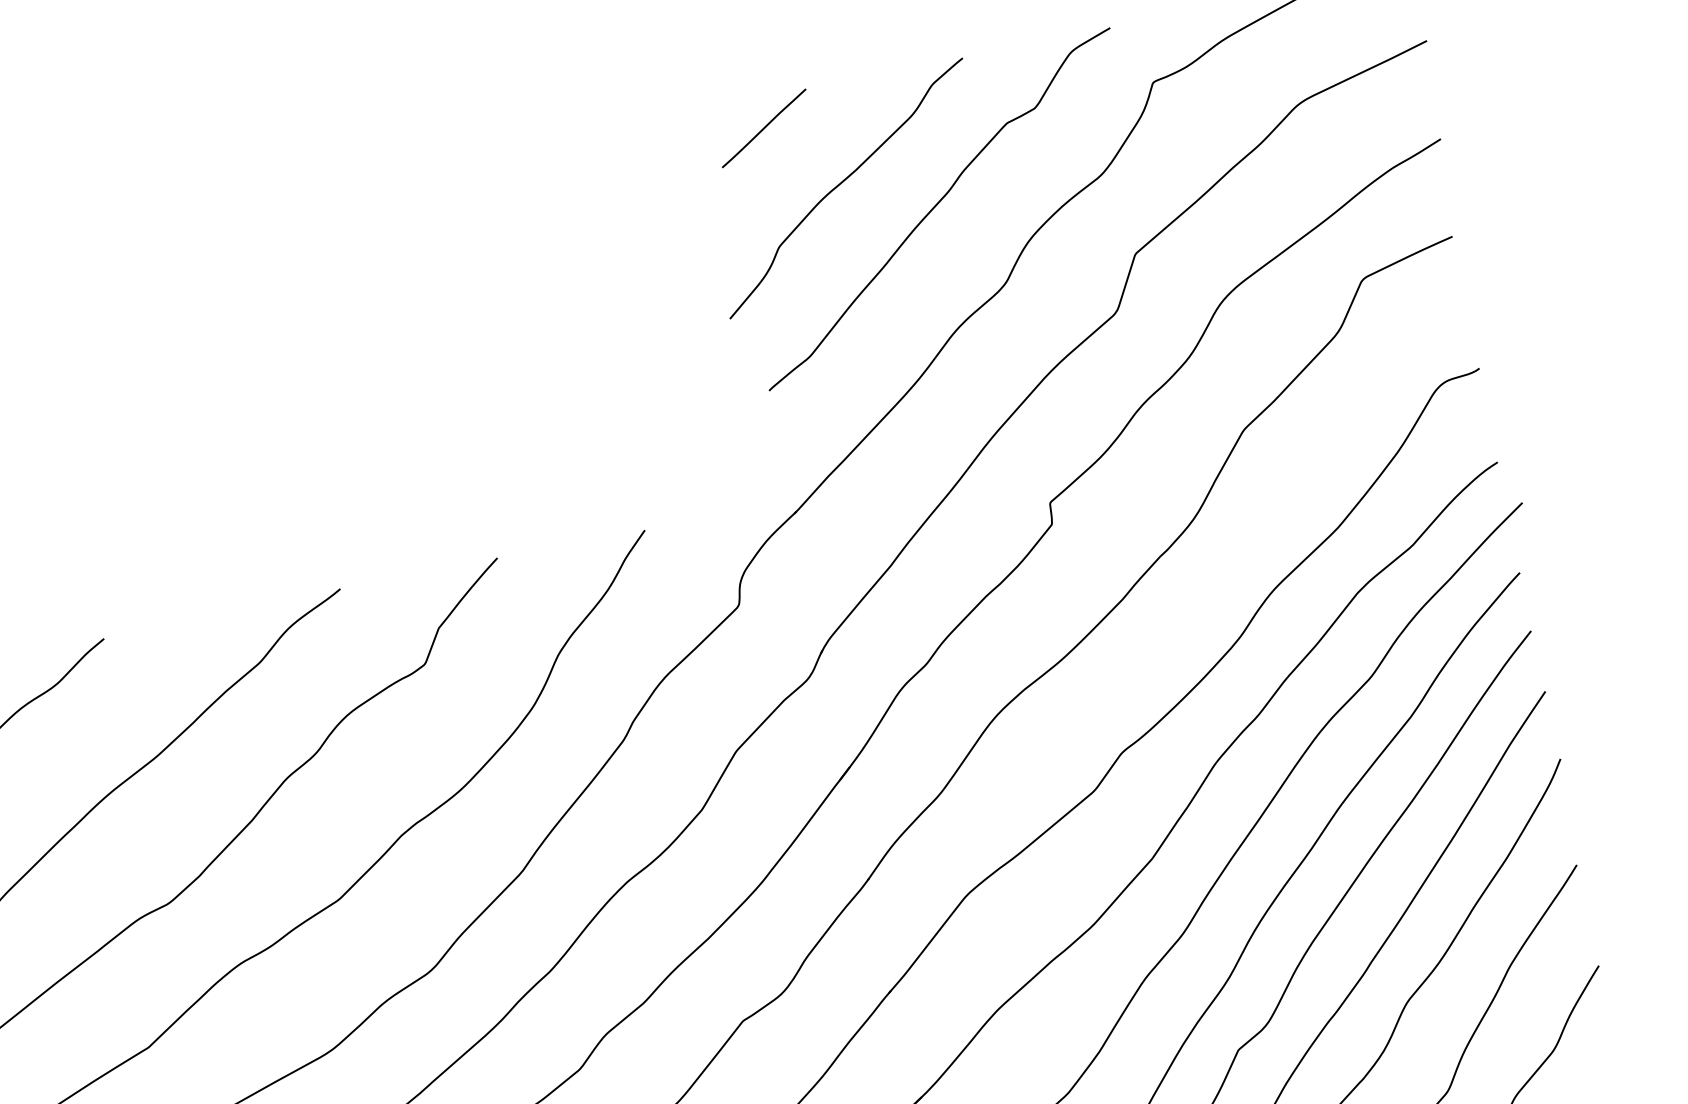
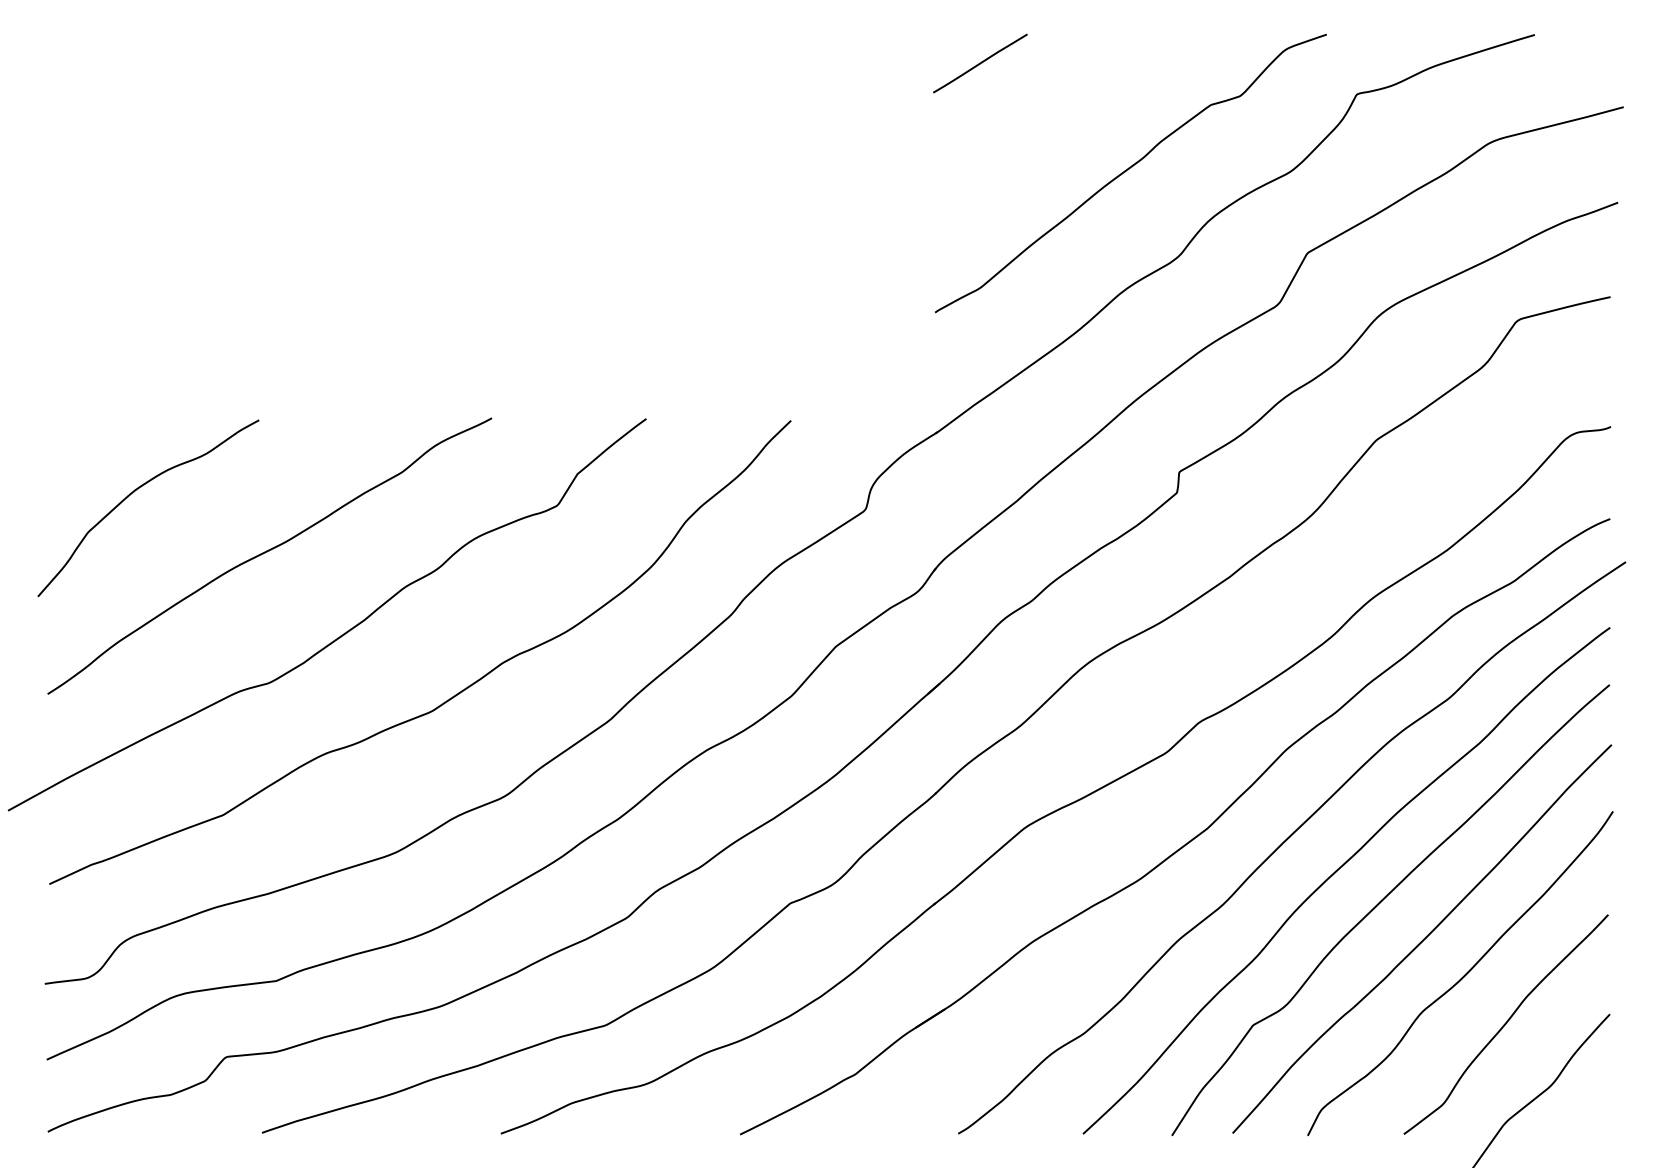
curve: (841, 184) -> (1042, 131), removed

